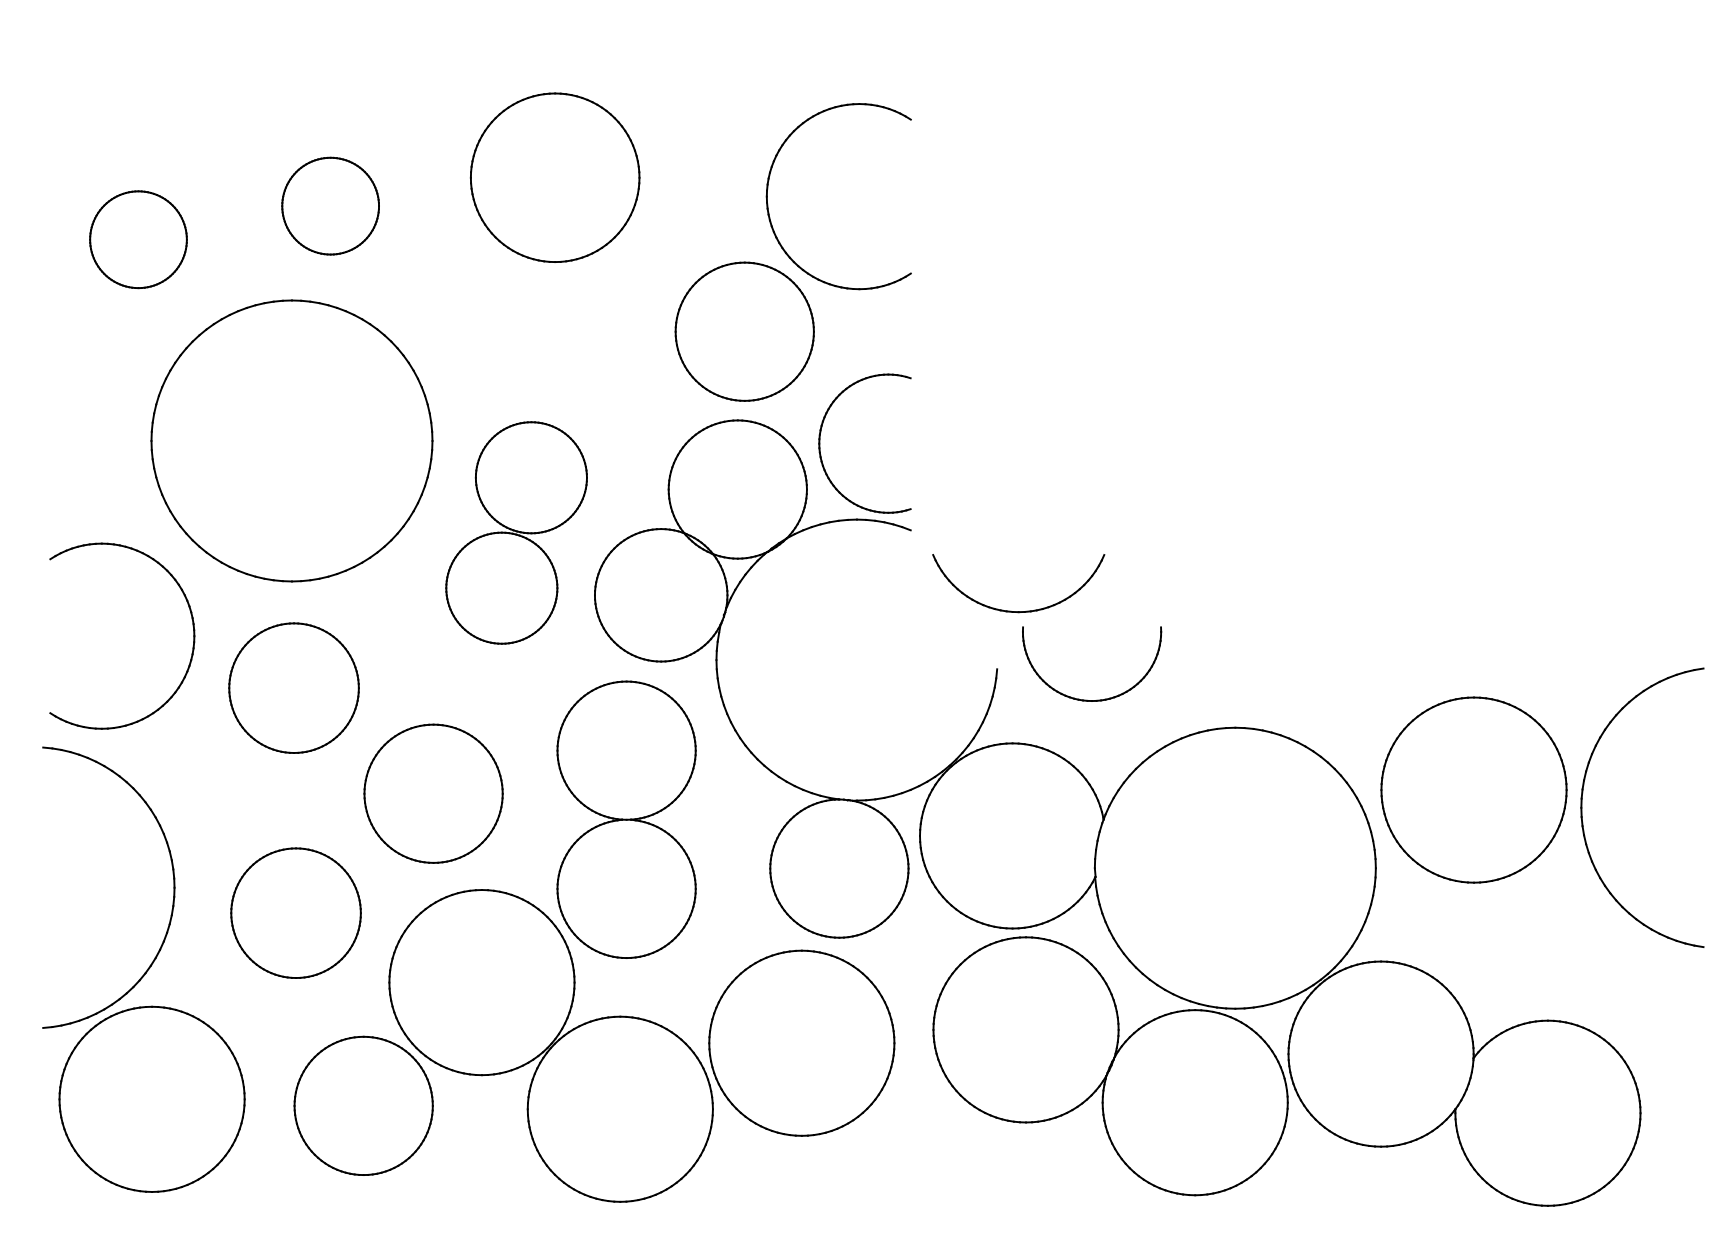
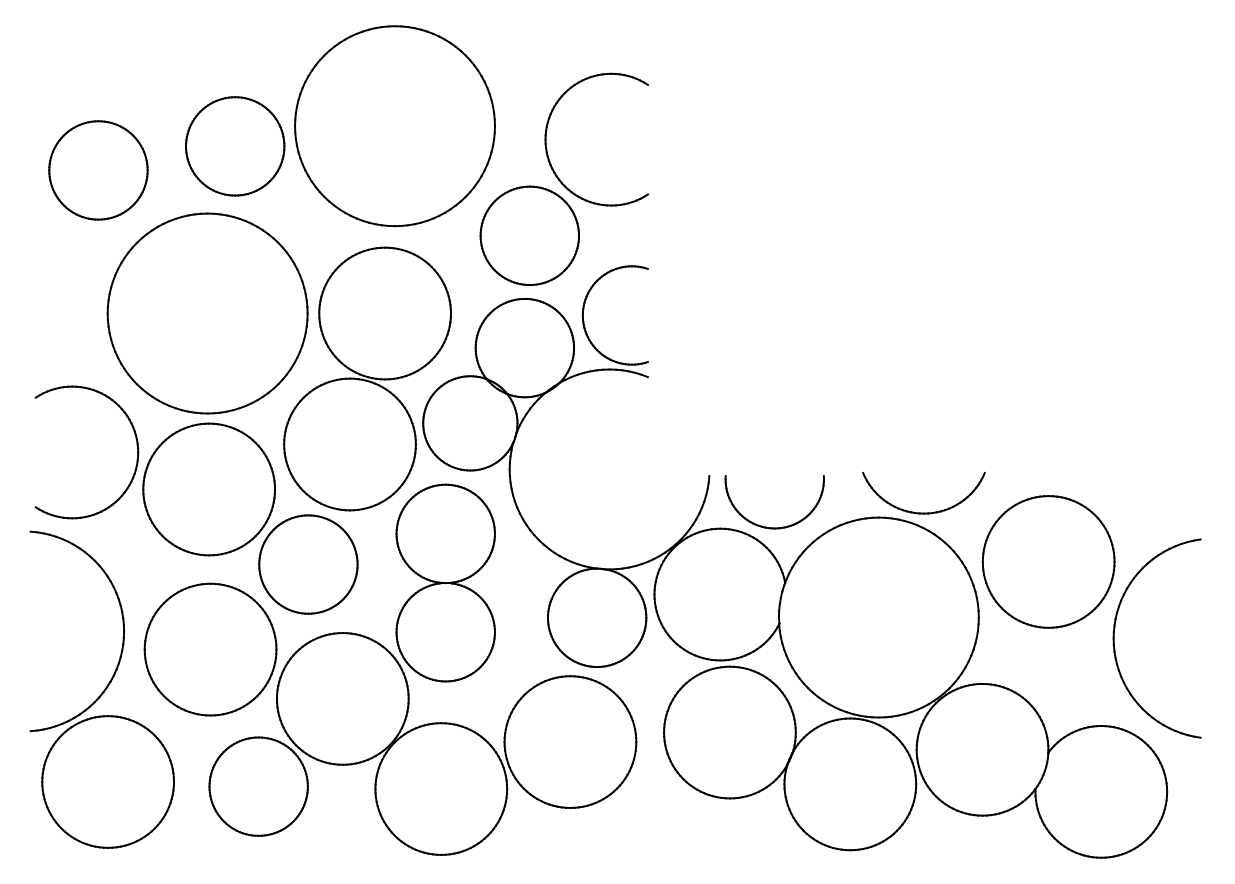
part: (554, 177) -> (394, 126), size x1.67
part: (330, 206) -> (235, 146), size x1.43
part: (138, 239) -> (98, 170), size x1.43
part: (516, 532) -> (367, 378), size x1.67
part: (1011, 610) -> (918, 512), moved
part: (293, 687) -> (208, 488), size x1.43
part: (1096, 699) -> (777, 527), moved
part: (1582, 807) -> (1114, 638), moved
part: (295, 912) -> (210, 649), size x1.43

